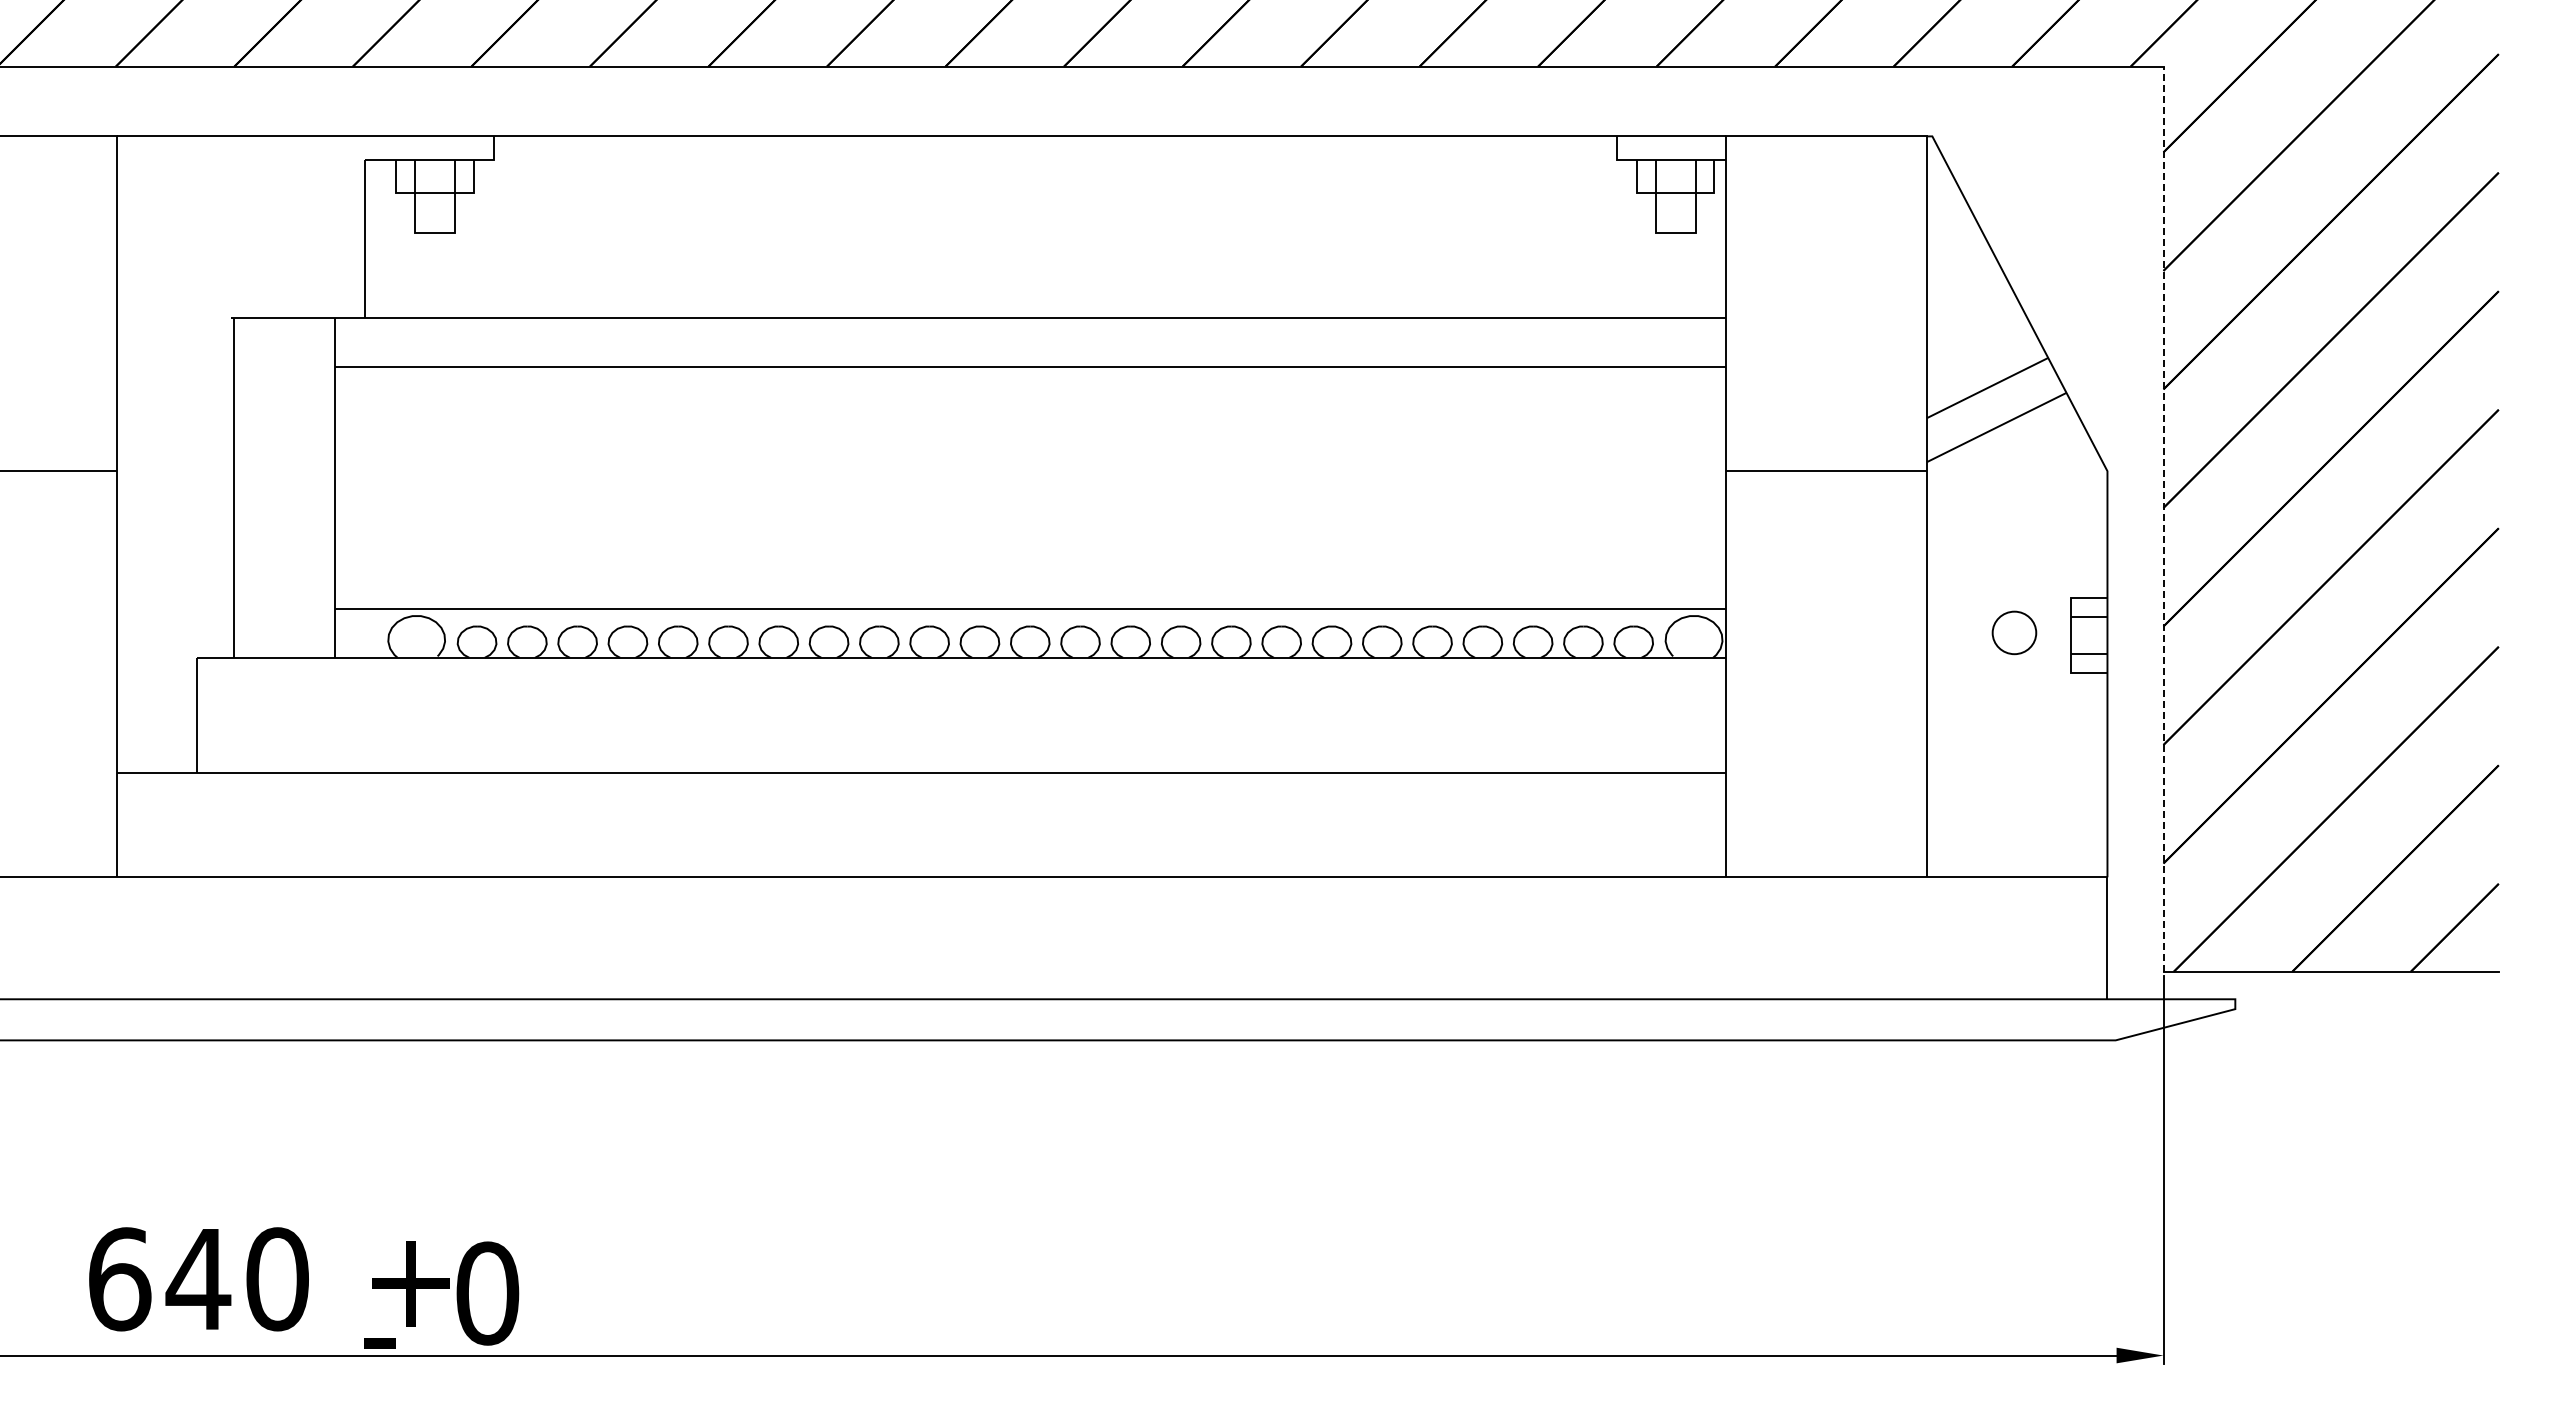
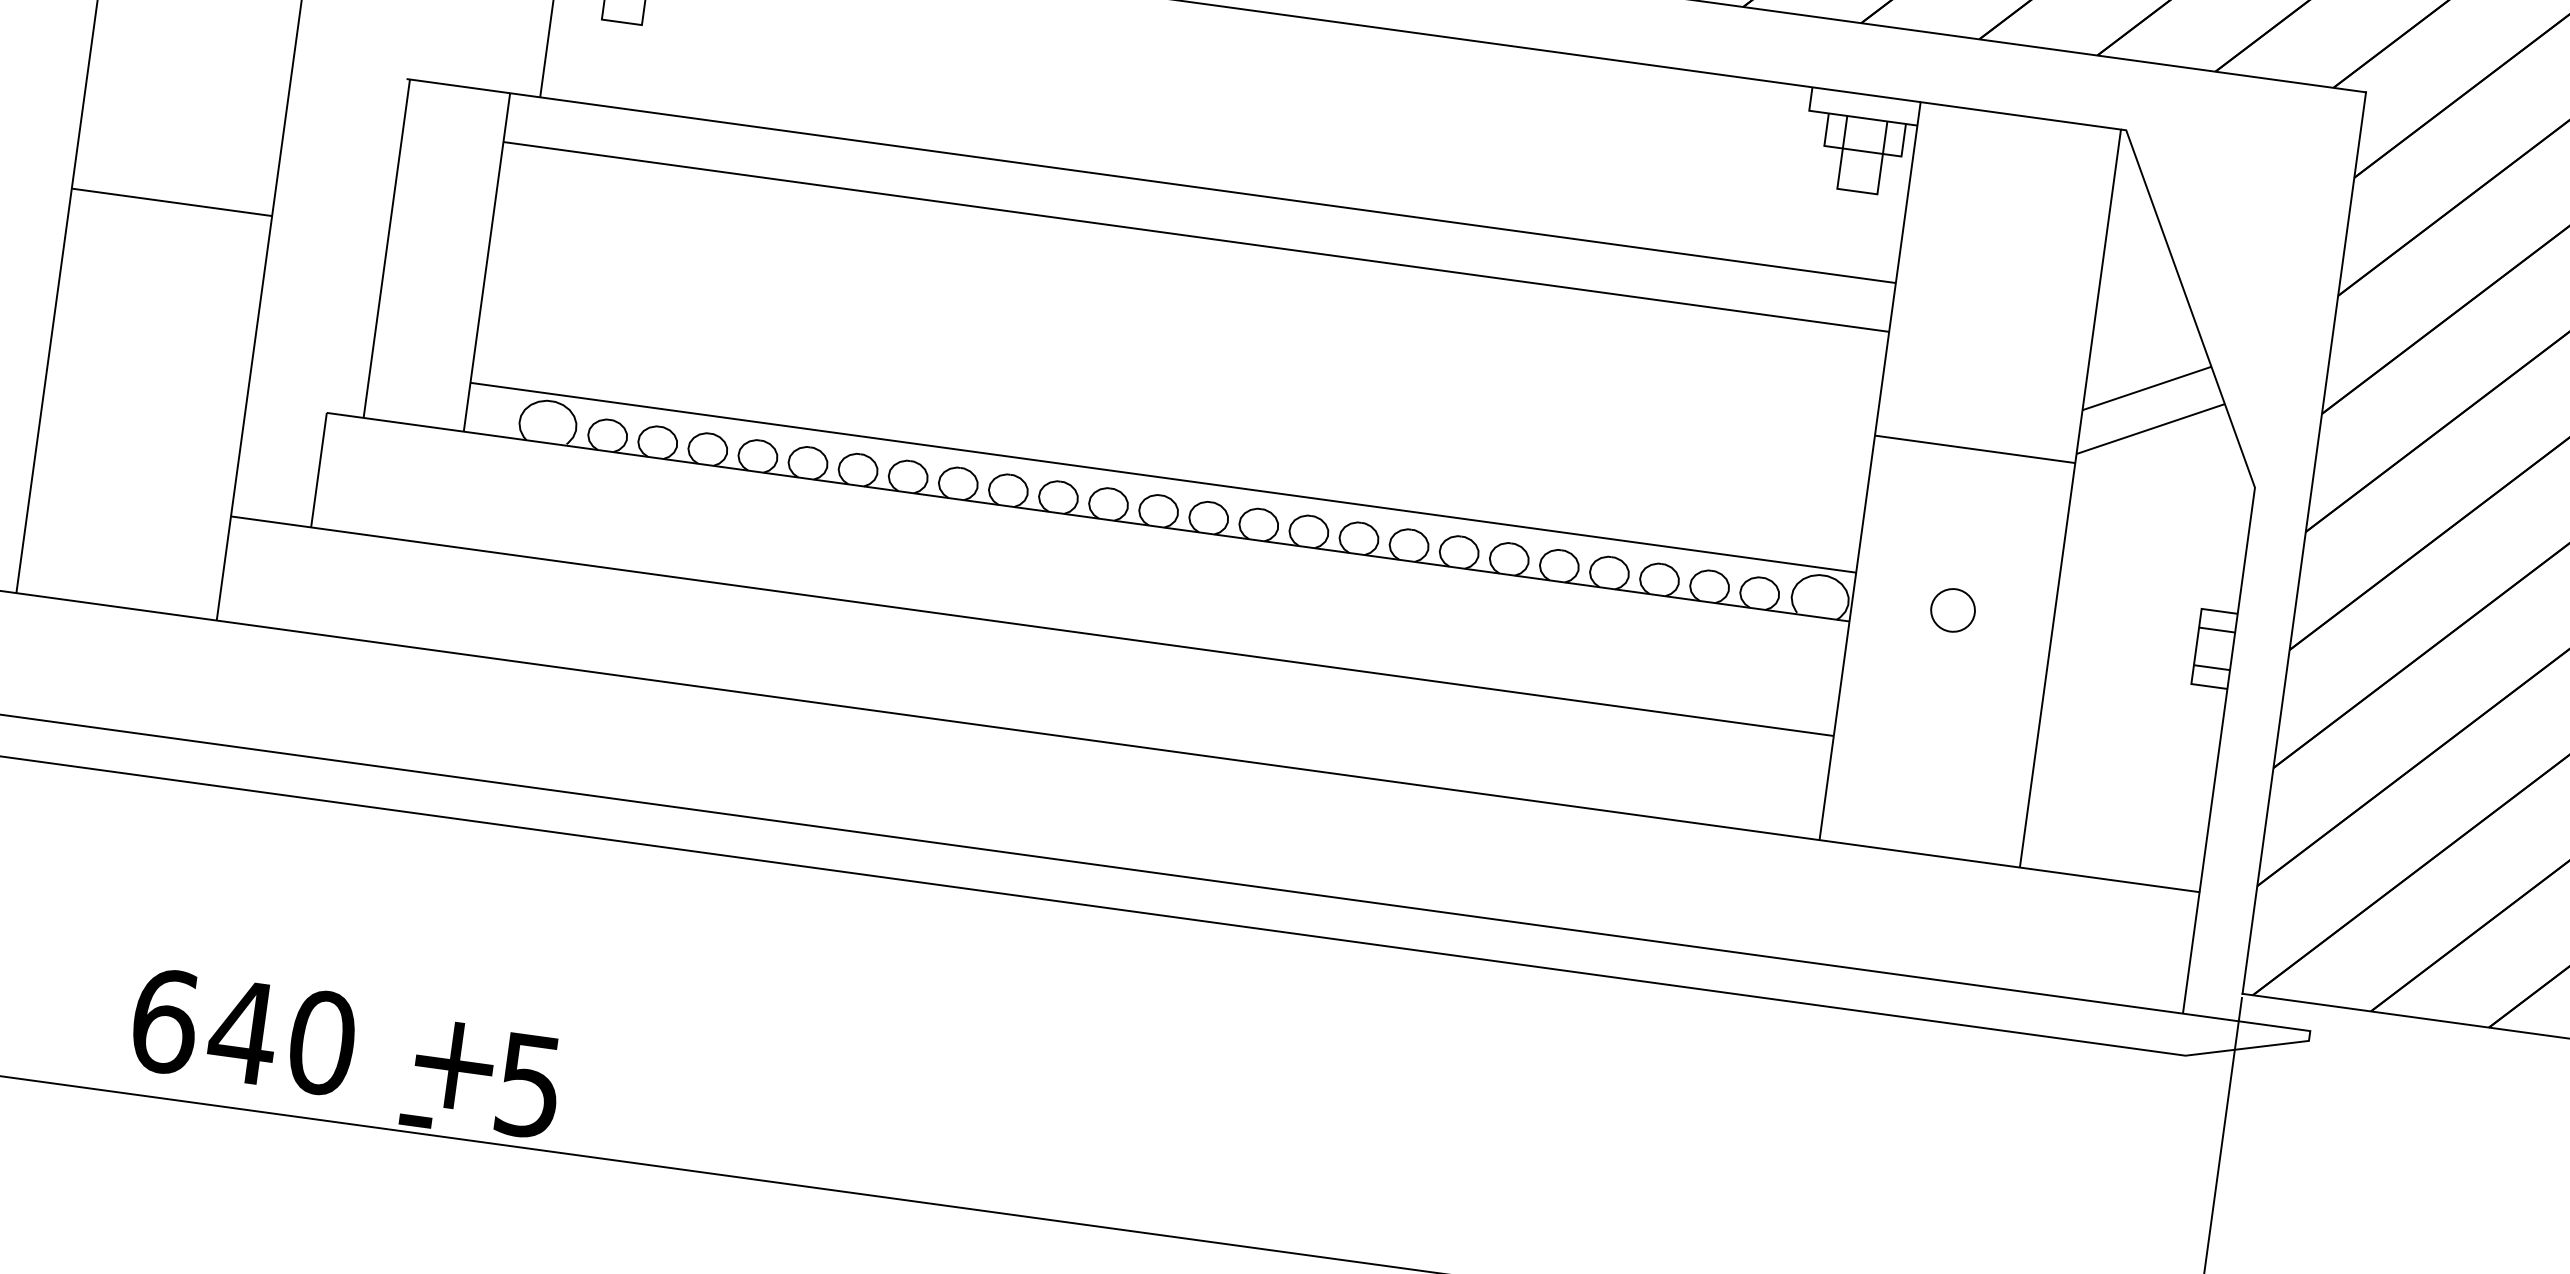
line: (2163, 519) -> (2304, 543), dashed -> solid
part: (2014, 632) -> (1953, 610), moved
text: (487, 1293) -> (529, 1085), 0 -> 5

